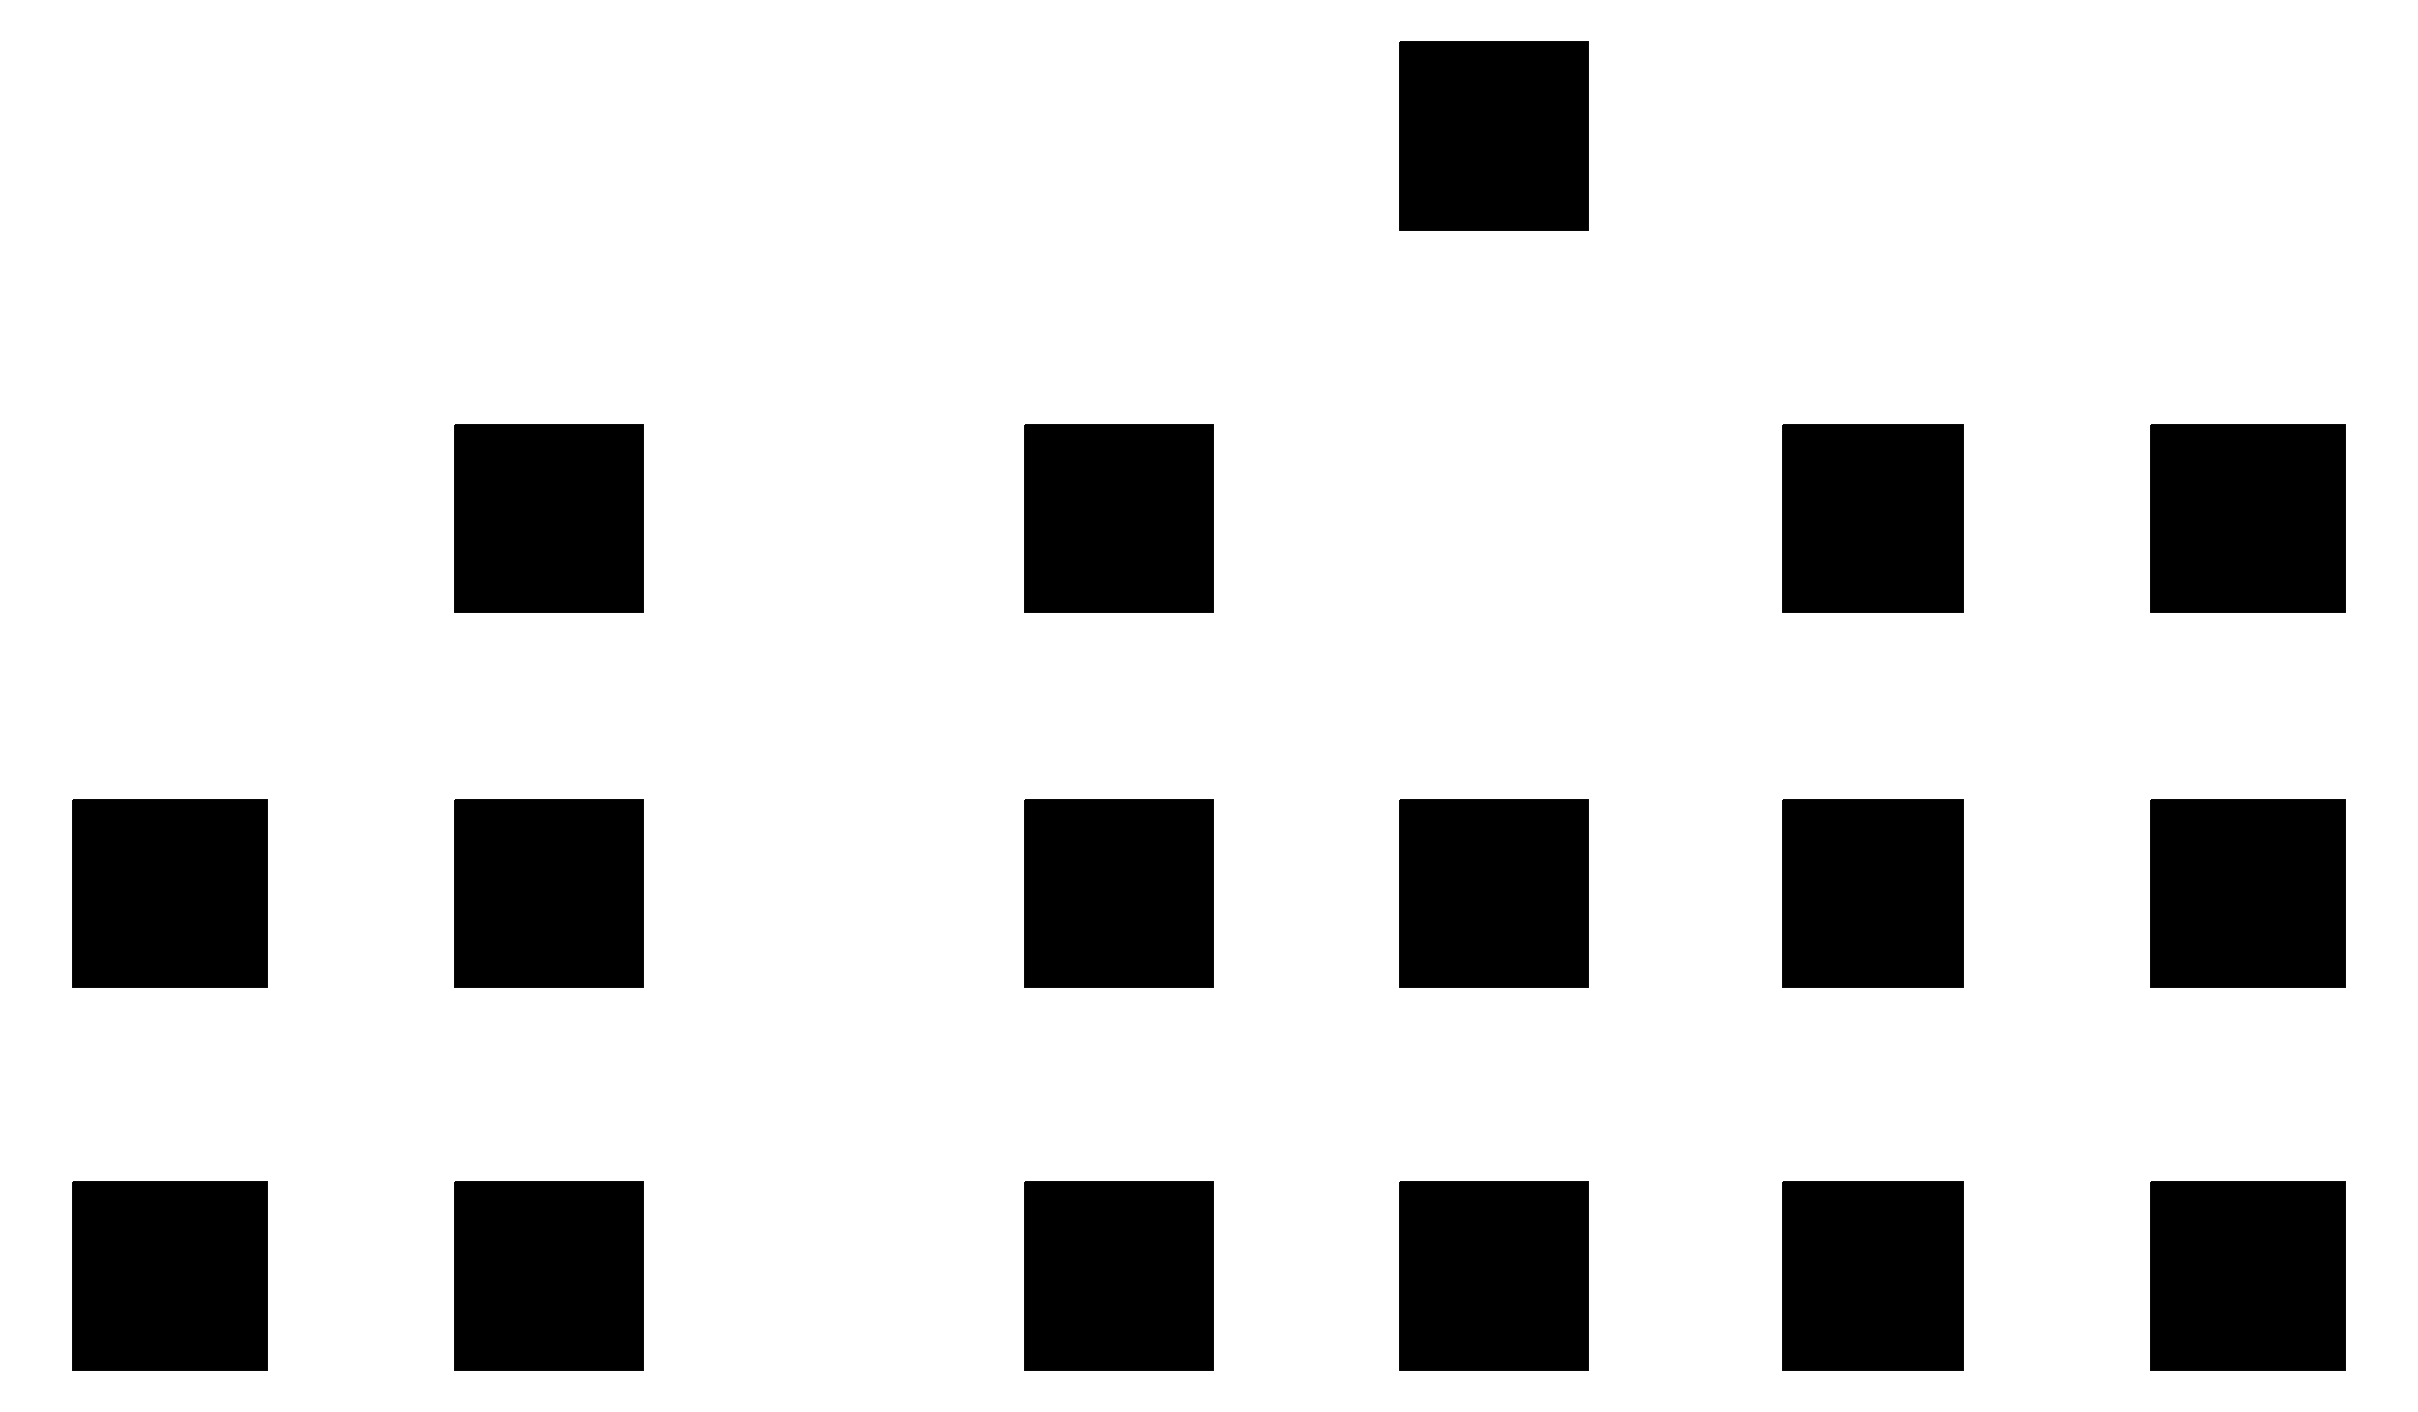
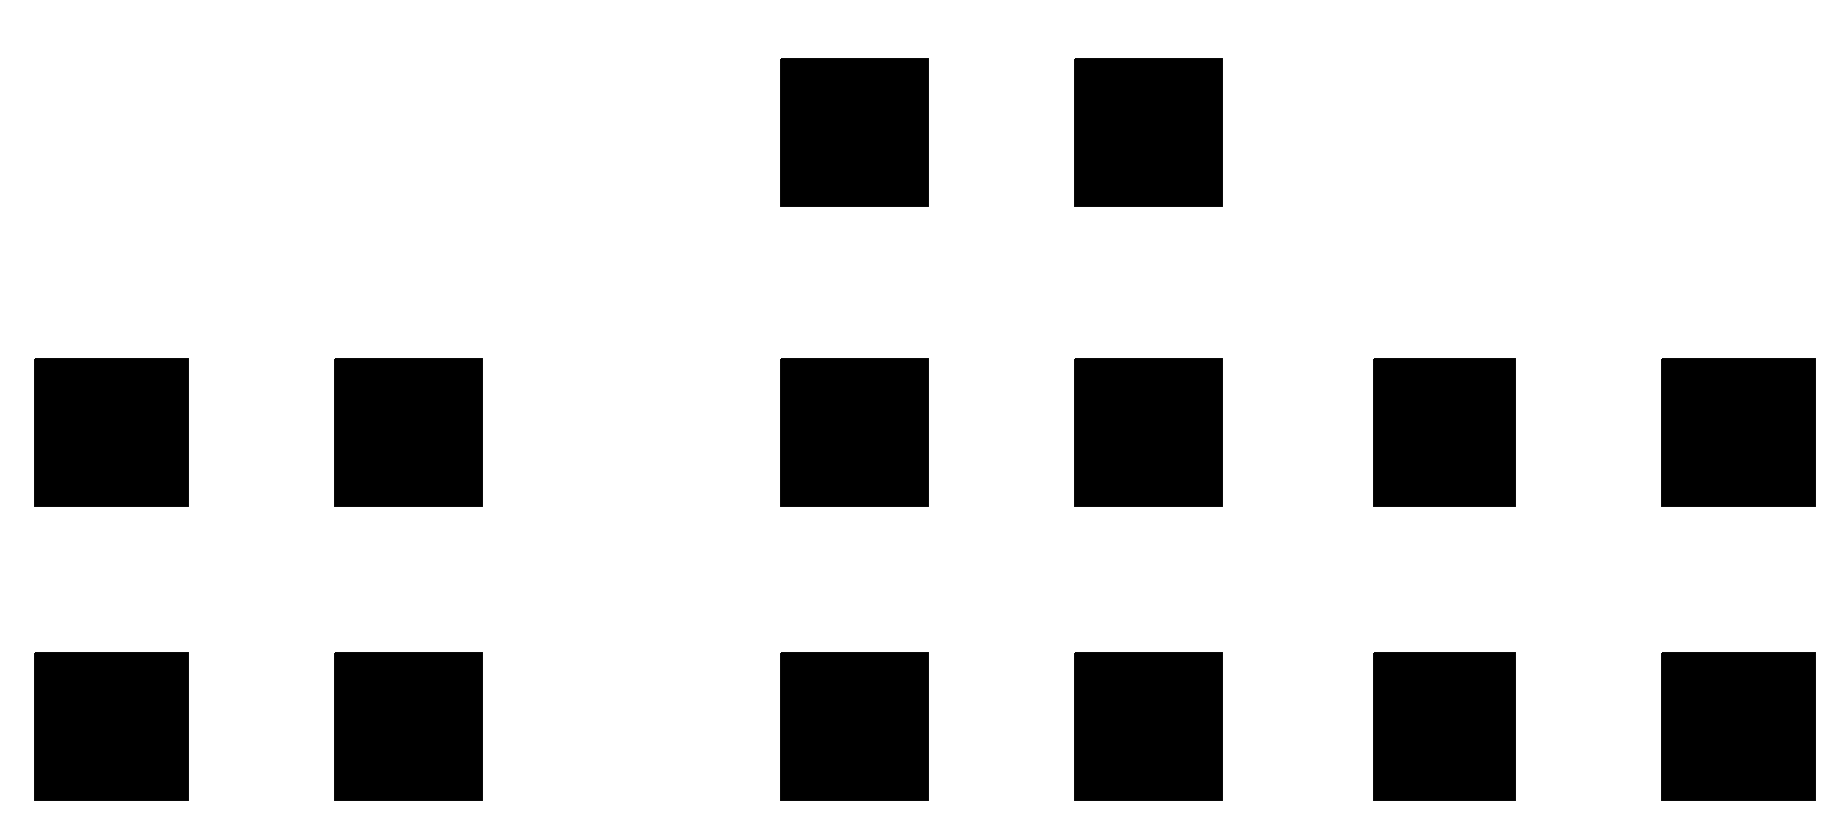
part: (1118, 135) -> (854, 132), added
part: (169, 518) -> (111, 432), added
part: (1493, 518) -> (1147, 432), added

